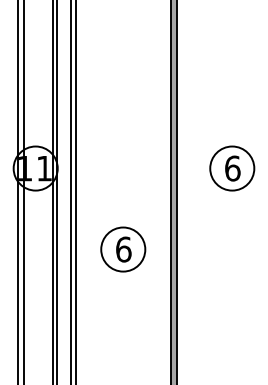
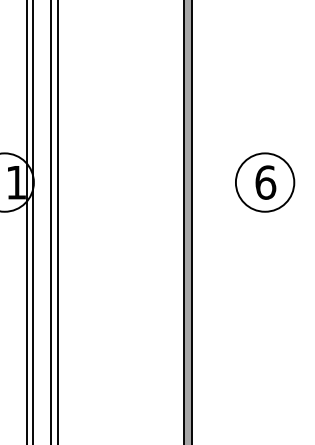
part: (123, 249) -> (121, 289), removed

